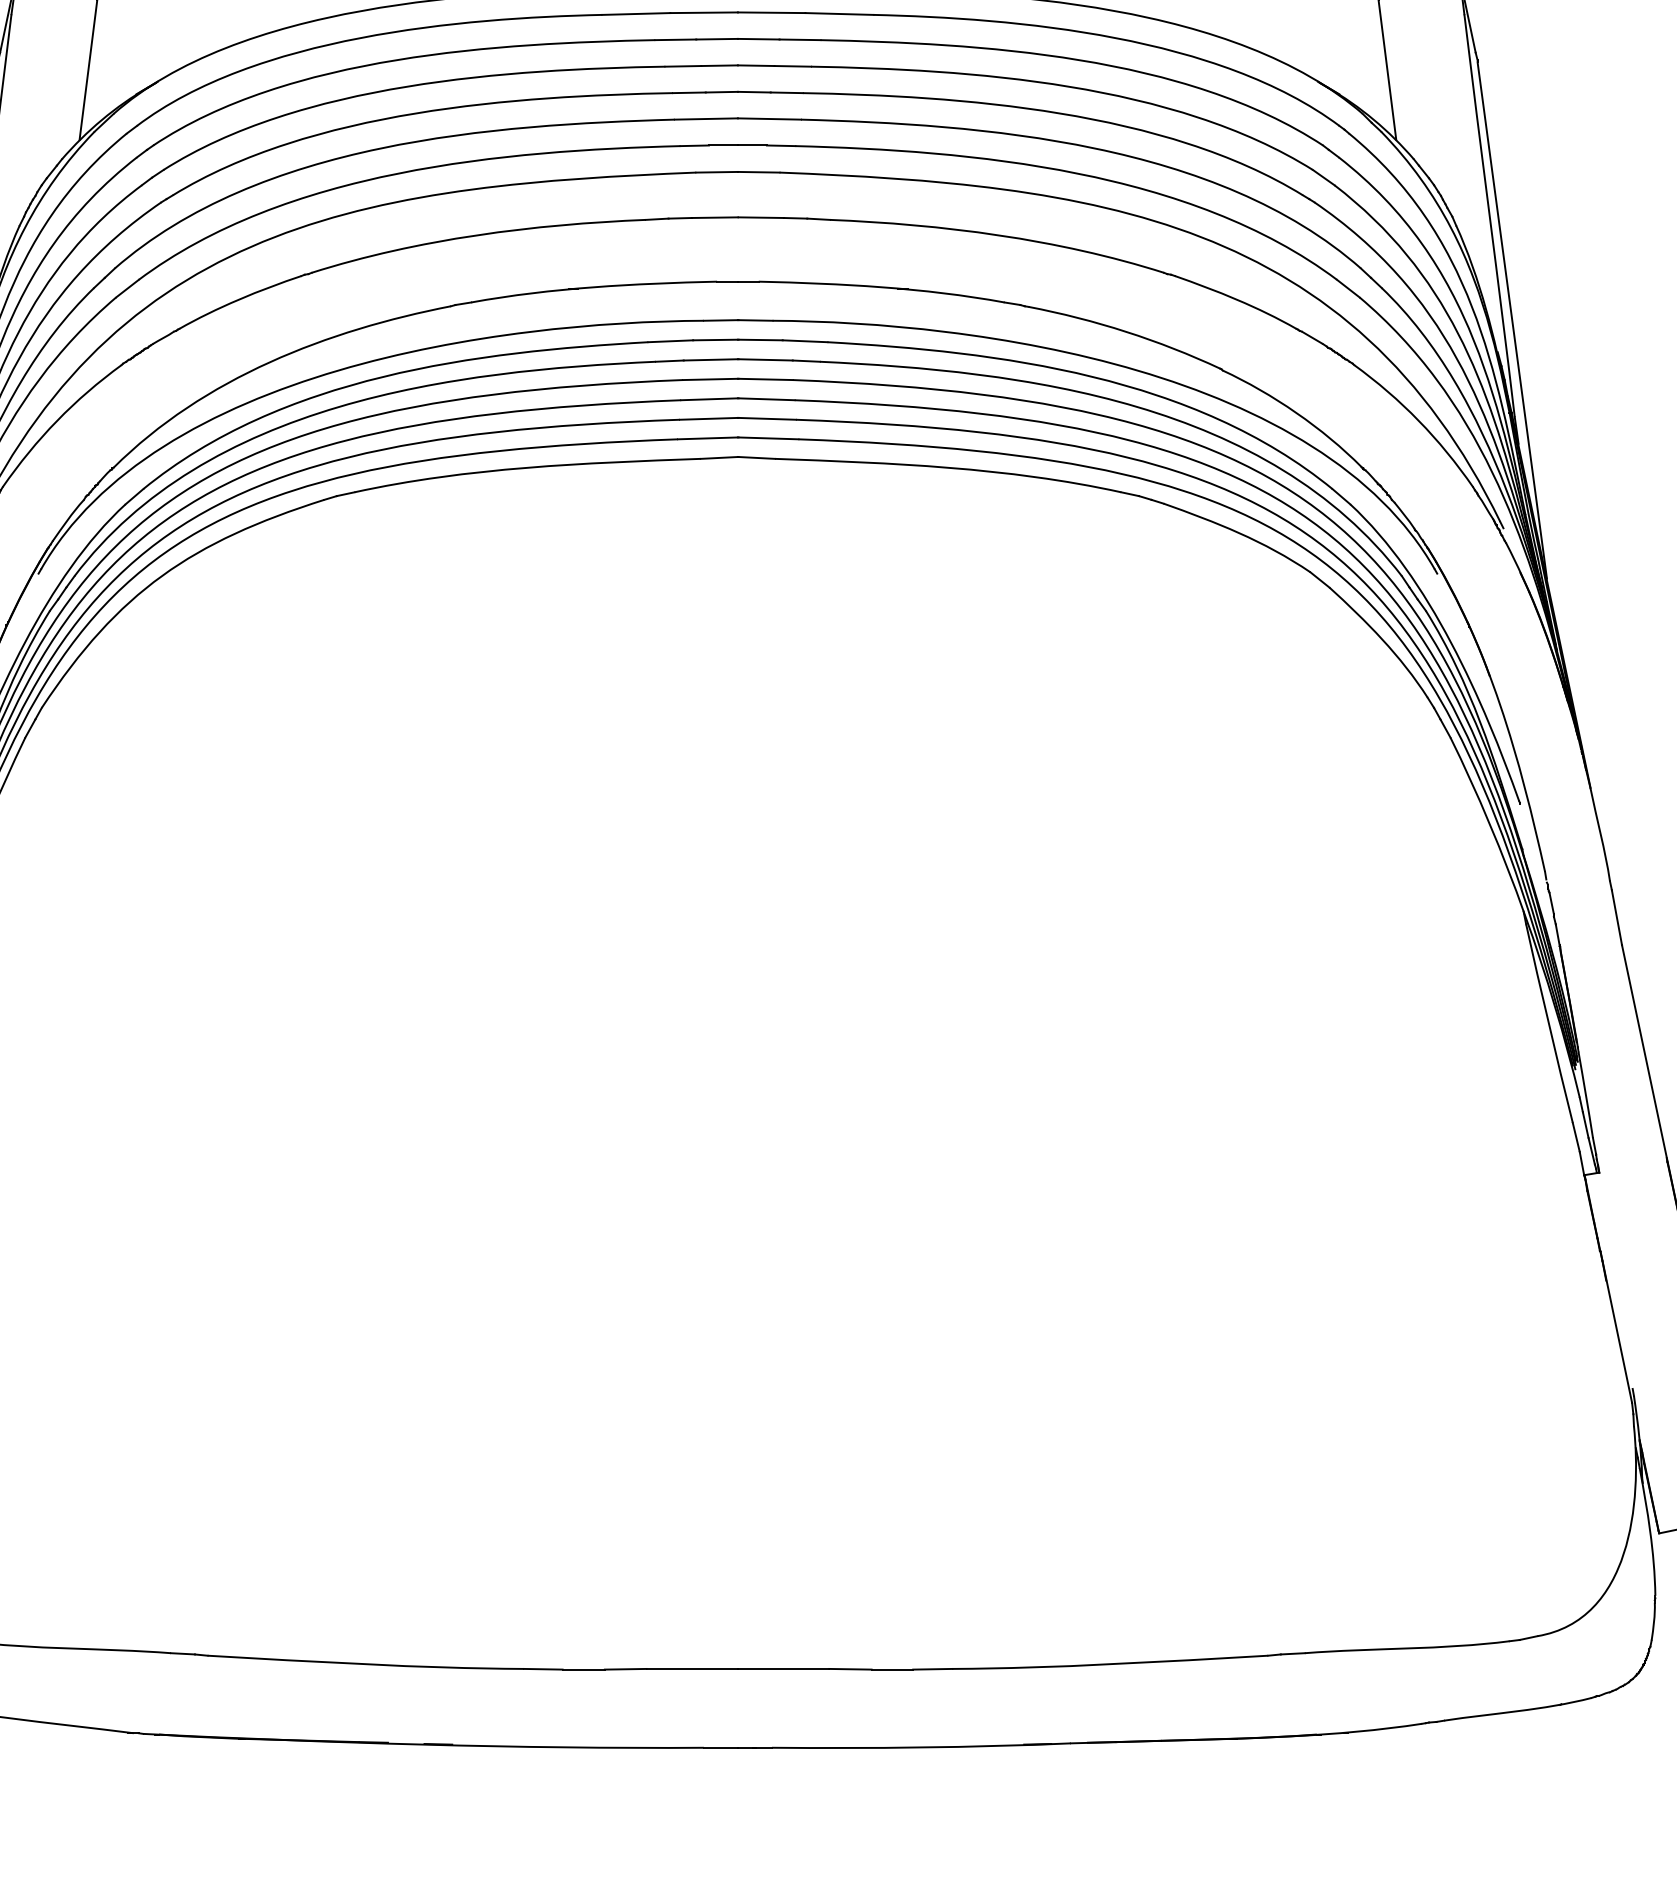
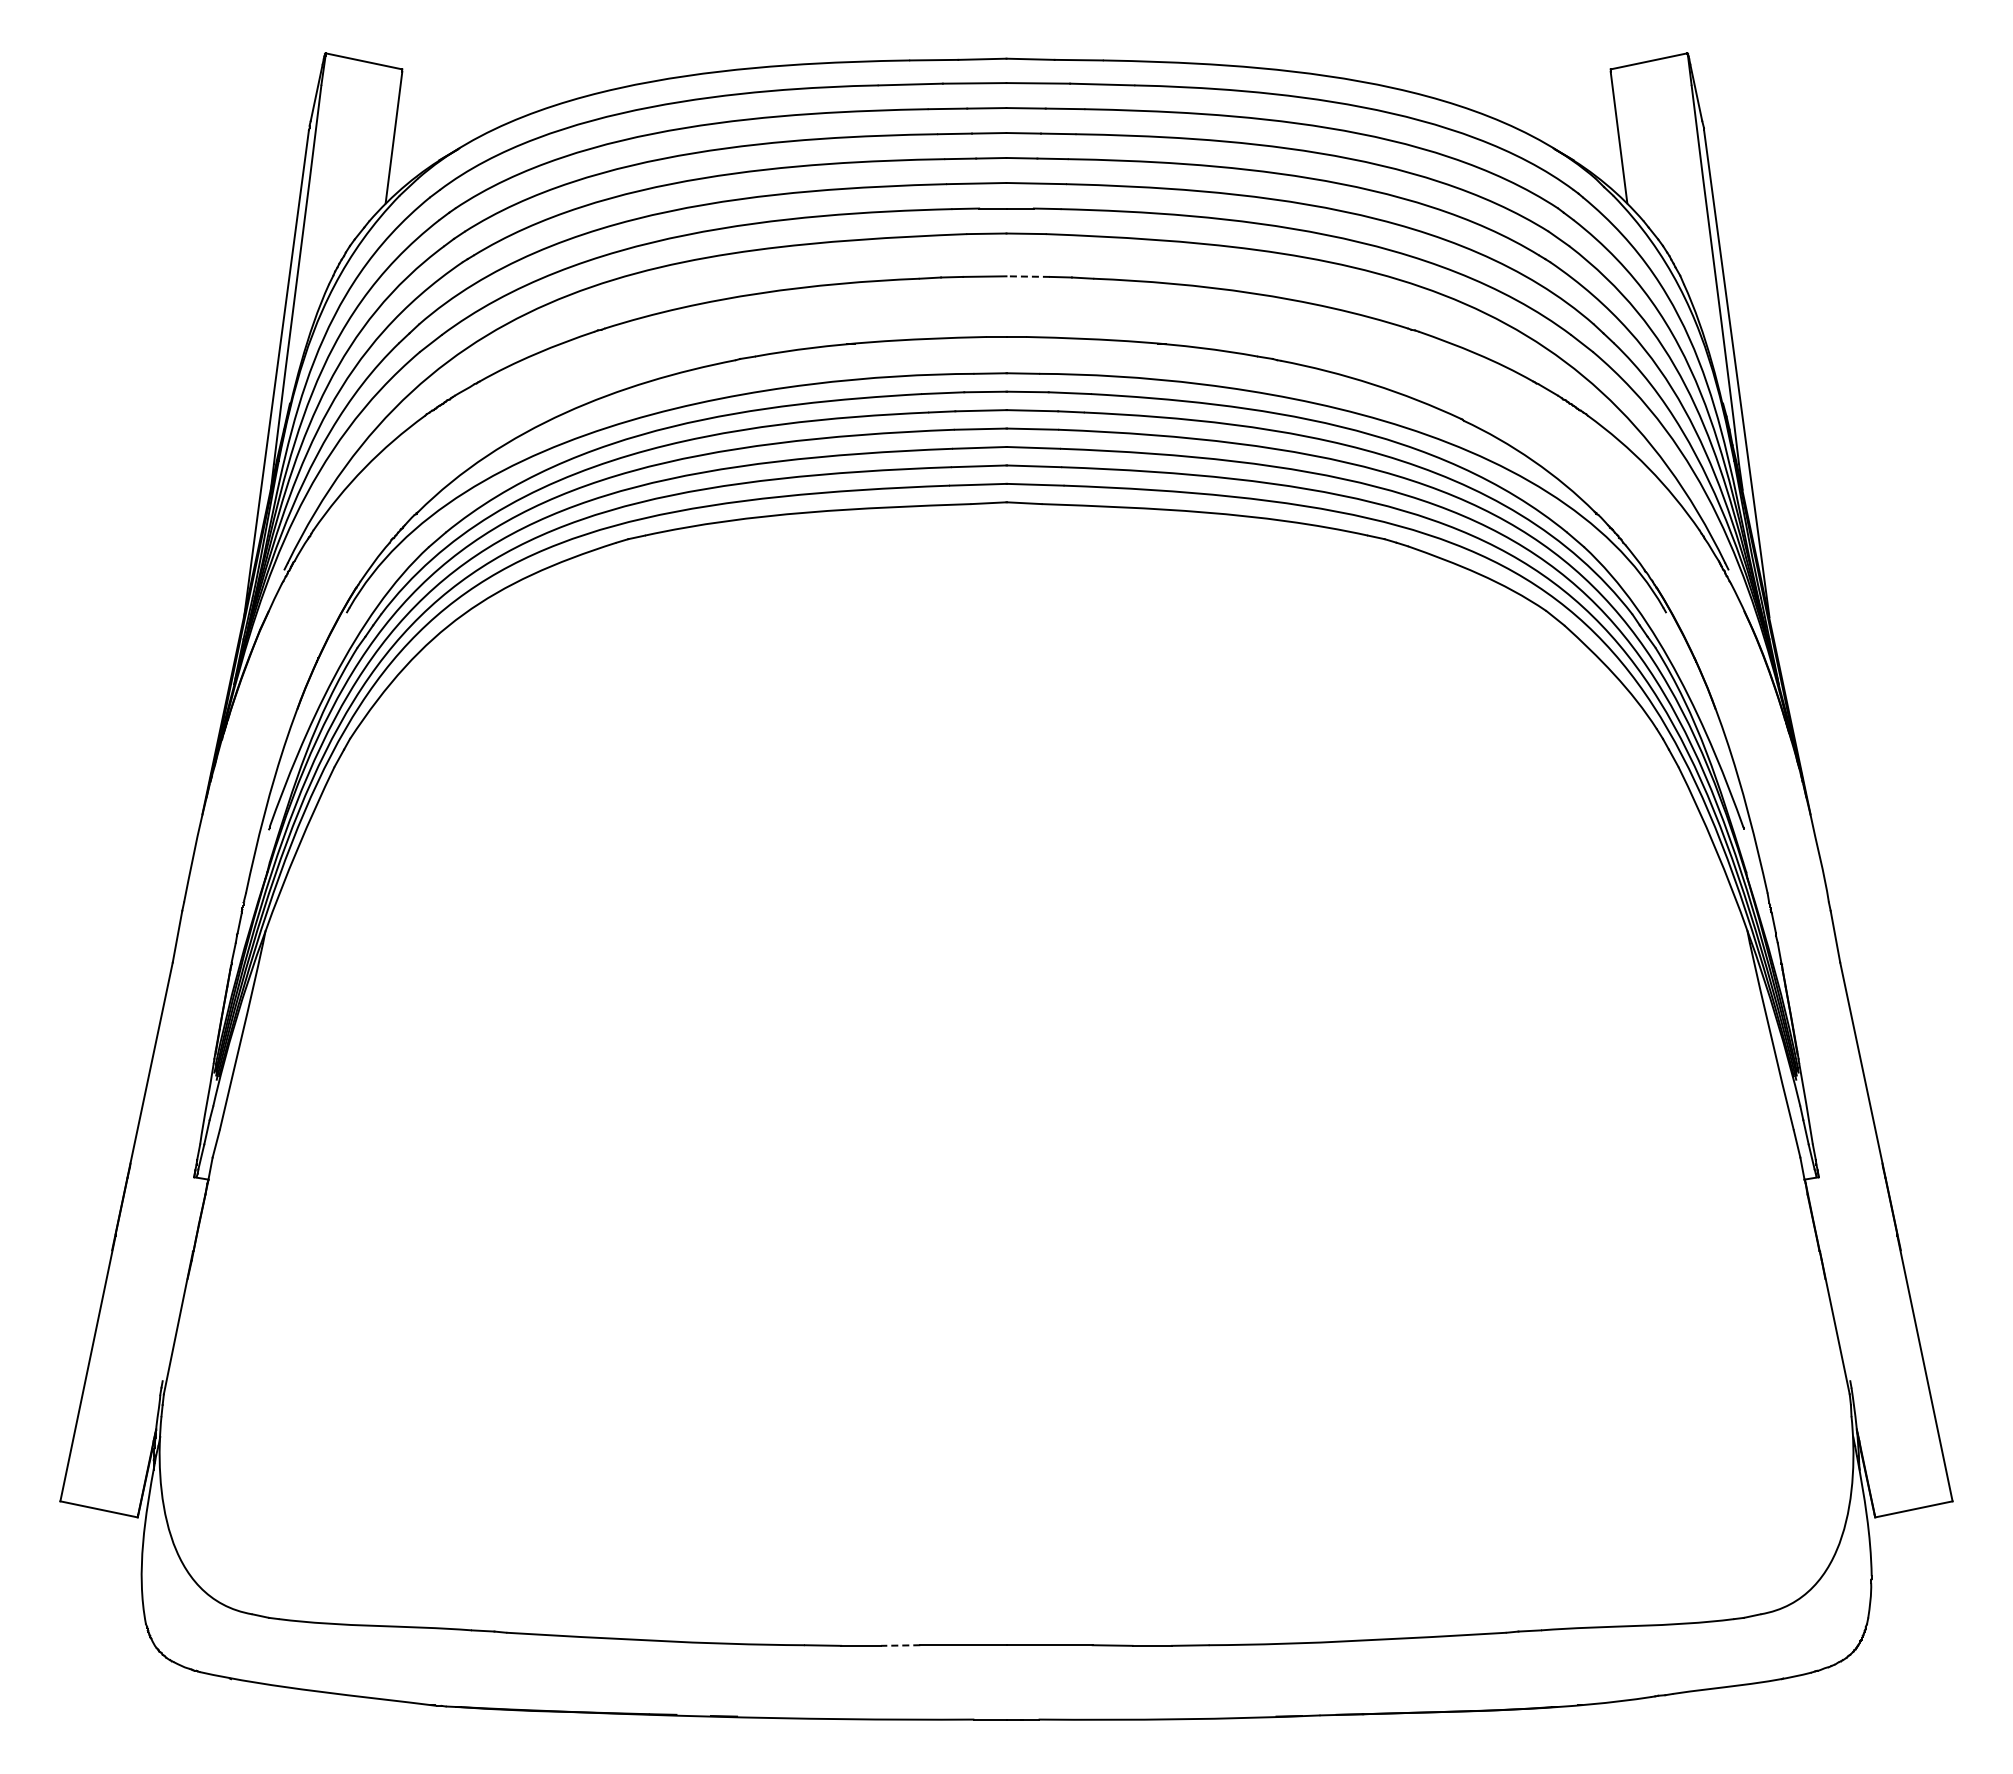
line: (761, 217) -> (1028, 276), solid -> dashed
line: (625, 1669) -> (900, 1645), solid -> dashed

